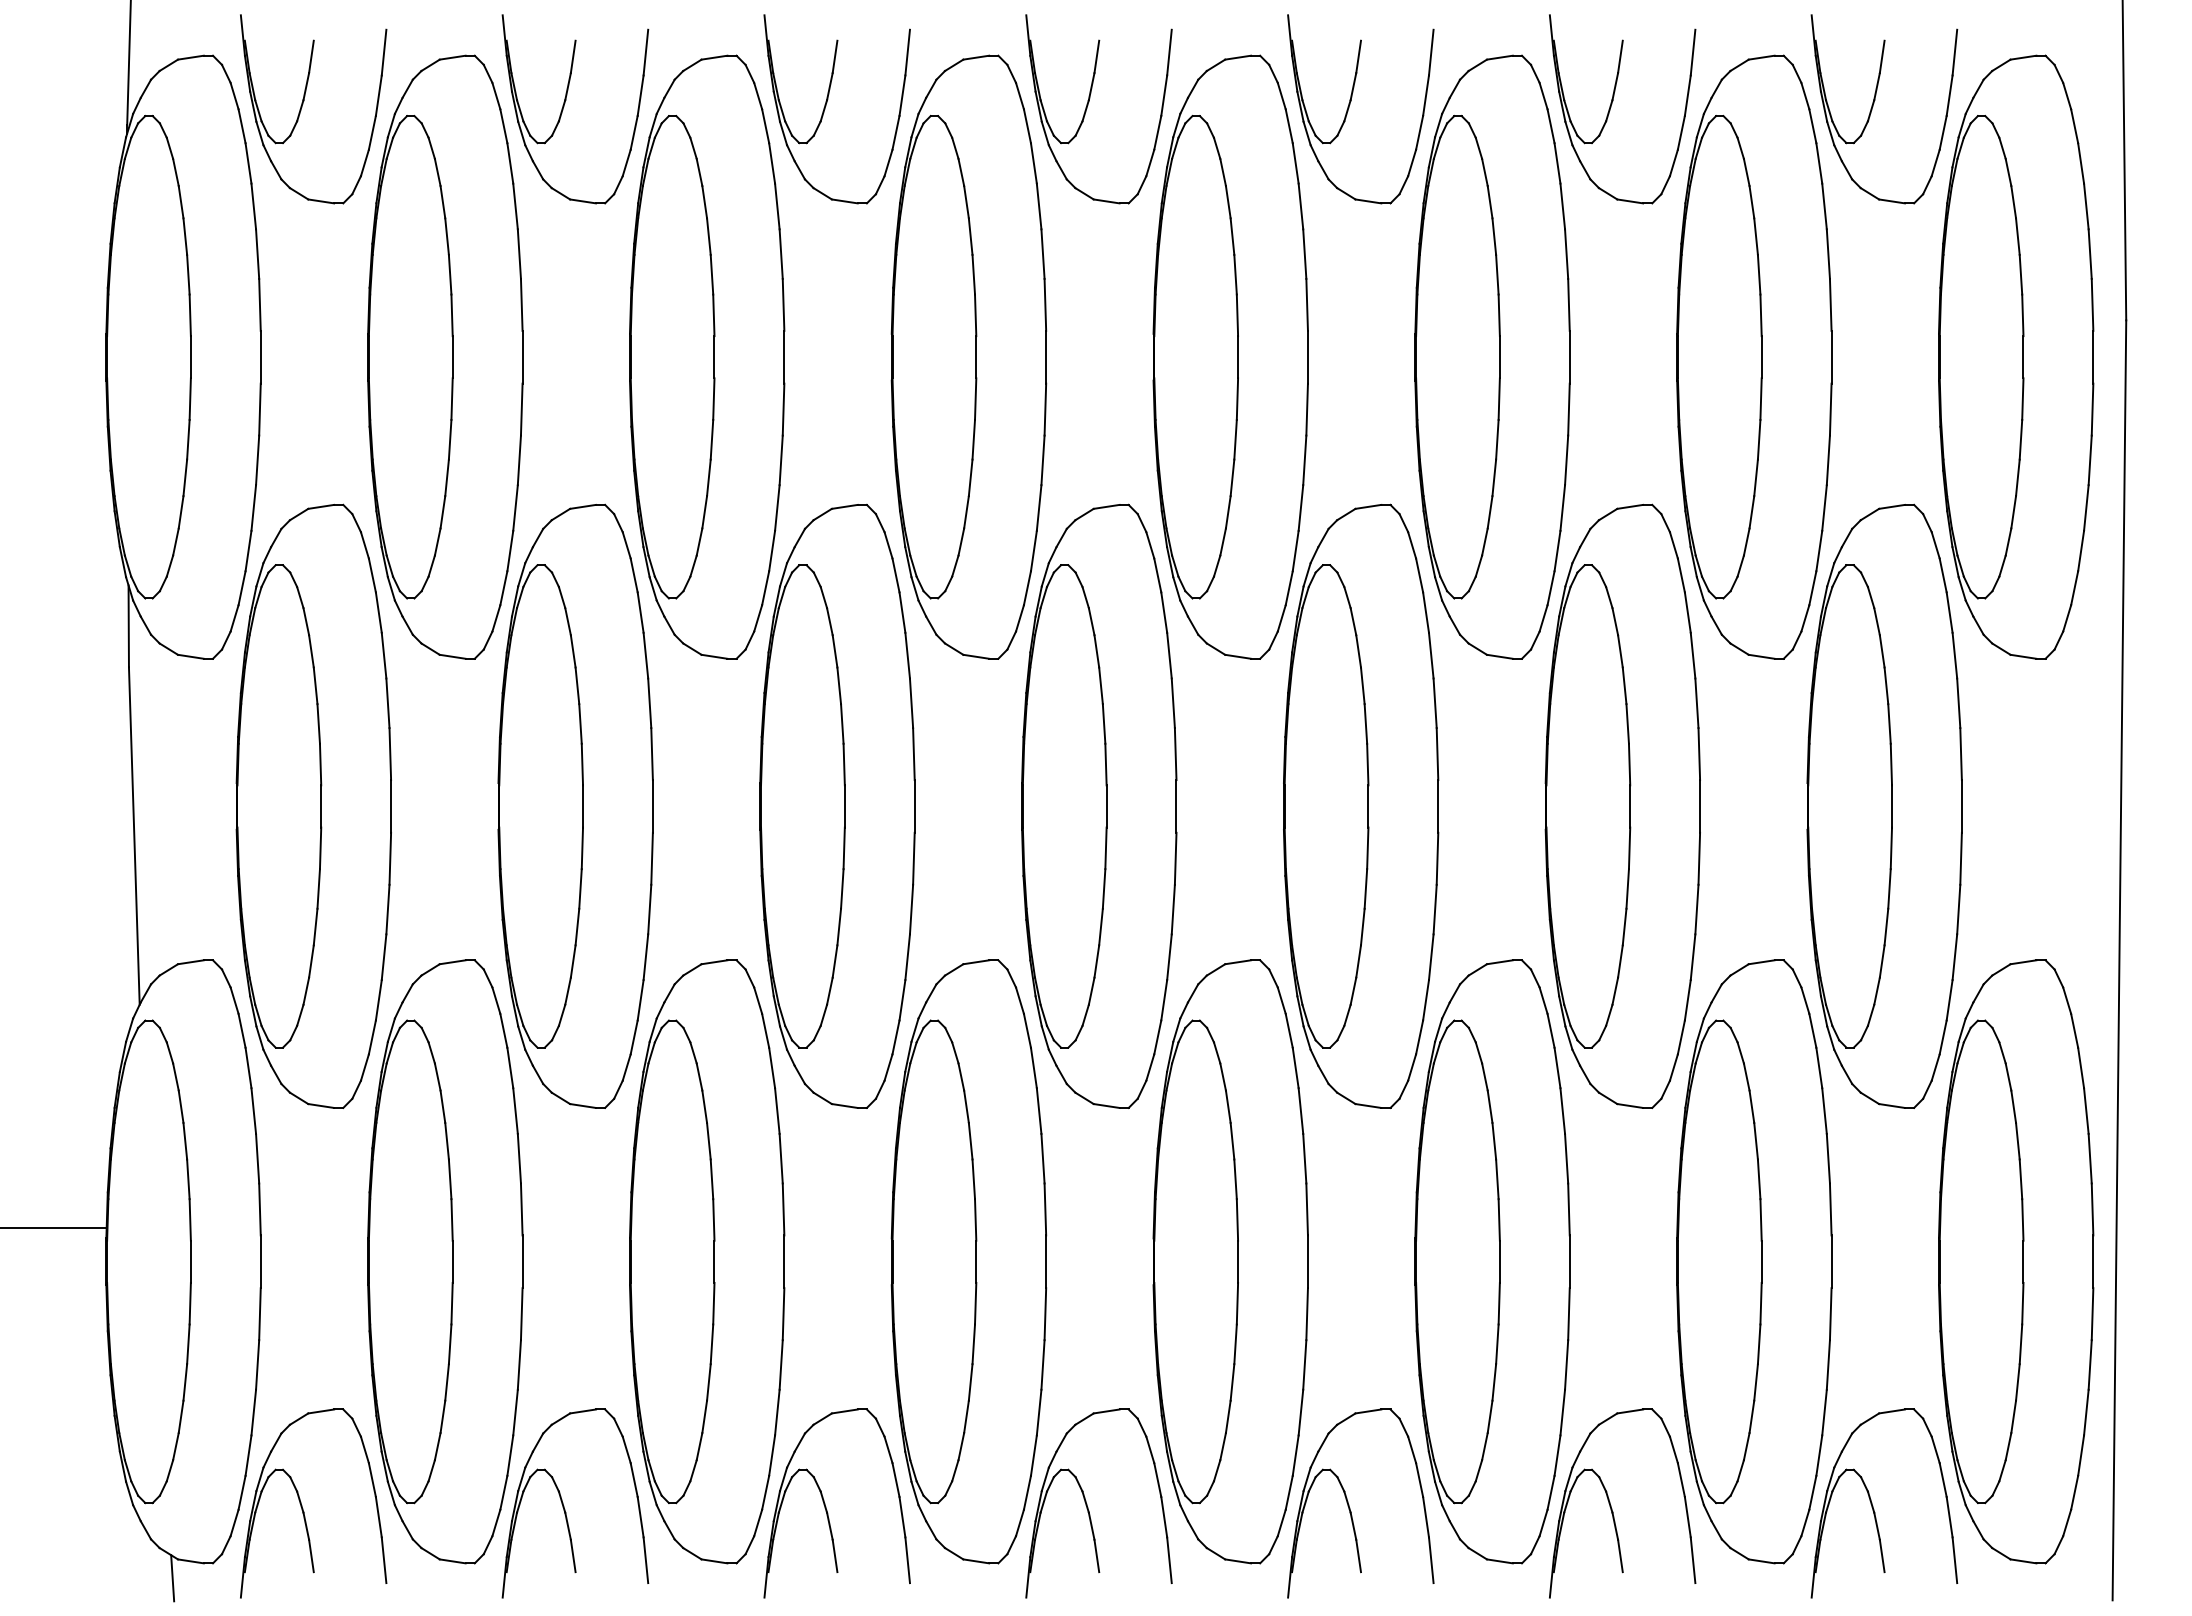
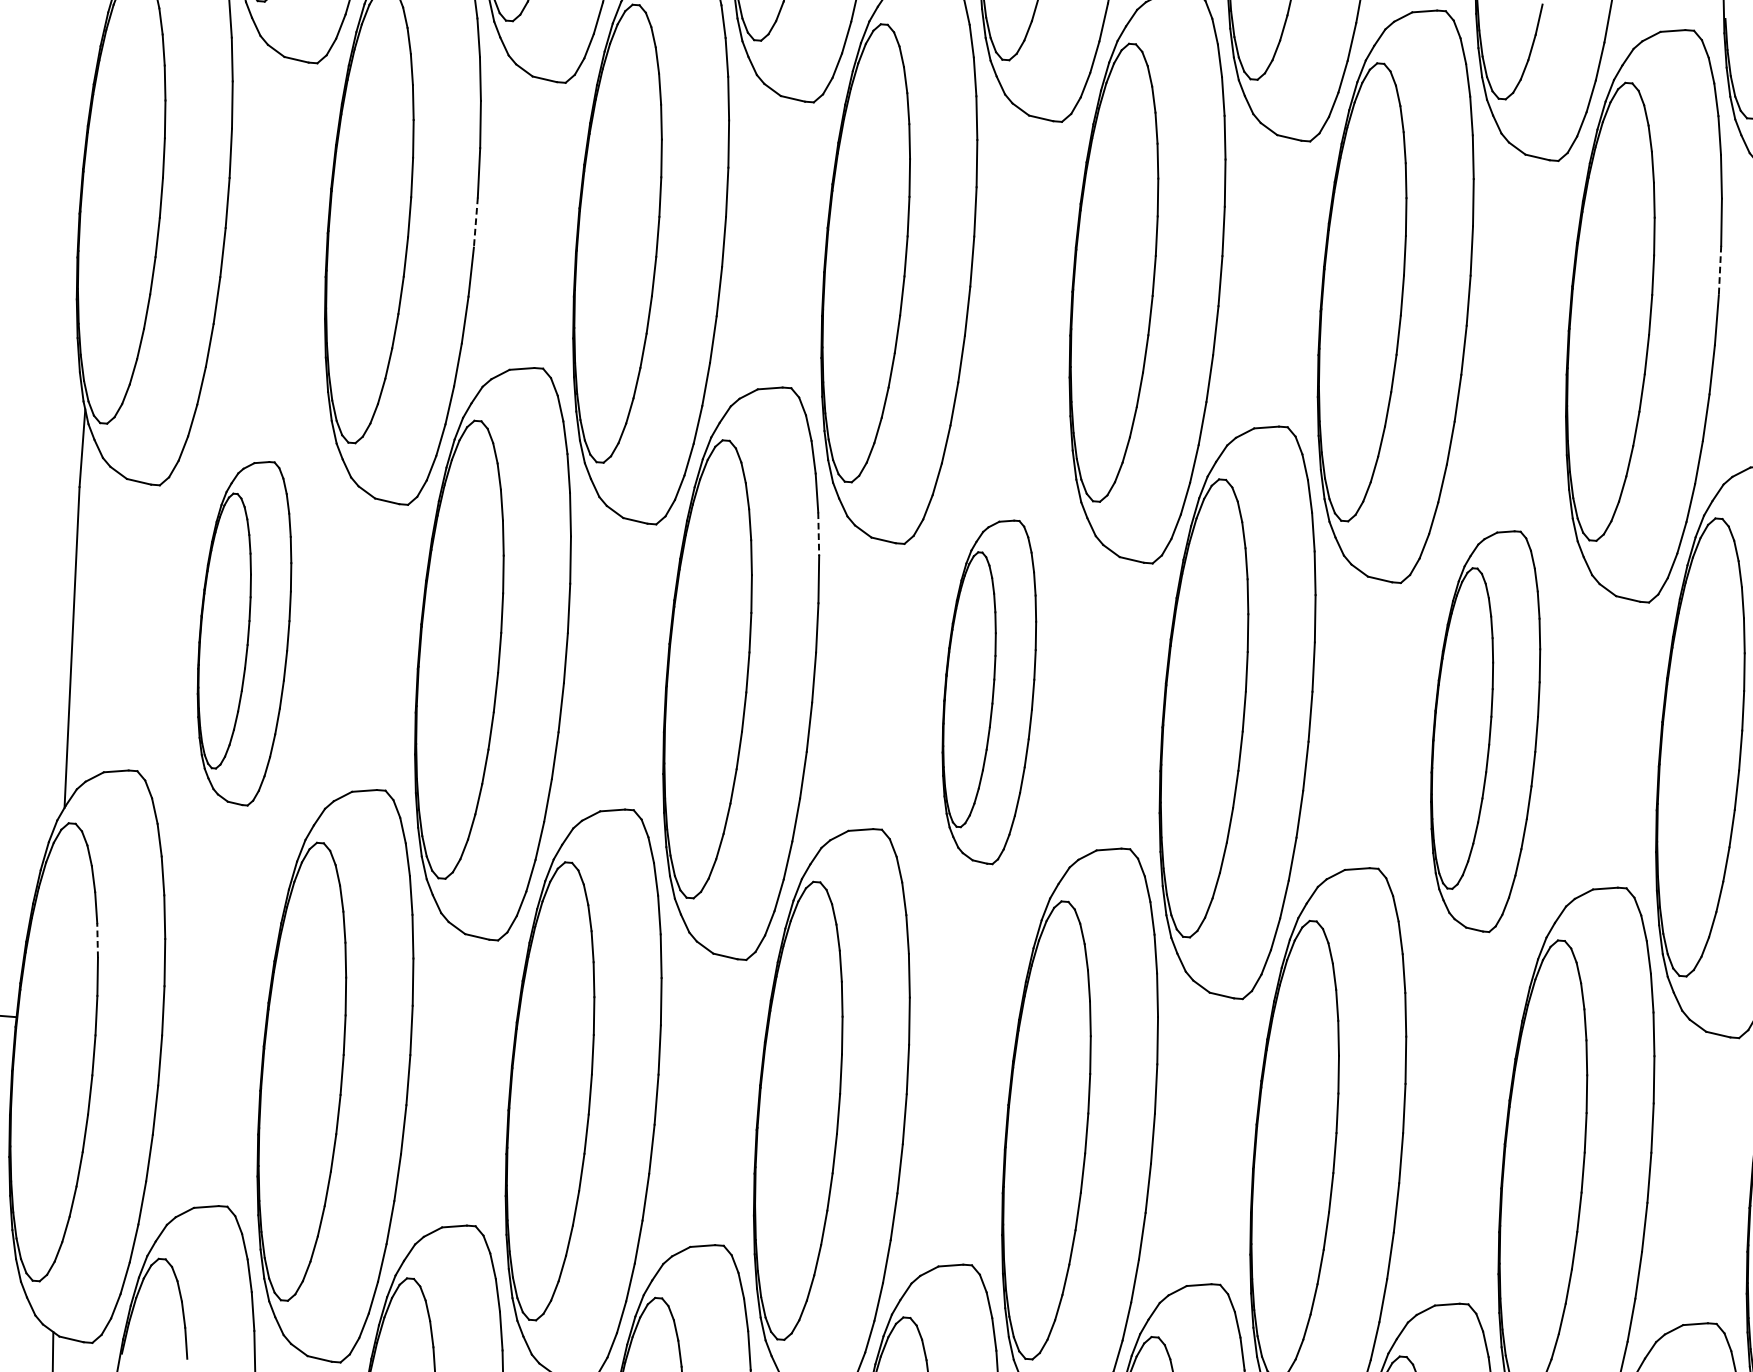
line: (1830, 304) -> (1719, 270), solid -> dashed
line: (522, 357) -> (475, 222), solid -> dashed
line: (907, 655) -> (818, 534), solid -> dashed
part: (313, 805) -> (244, 631), size x0.6
part: (1099, 805) -> (989, 690), size x0.6
part: (1622, 805) -> (1485, 729), size x0.7
line: (185, 1140) -> (97, 939), solid -> dashed

